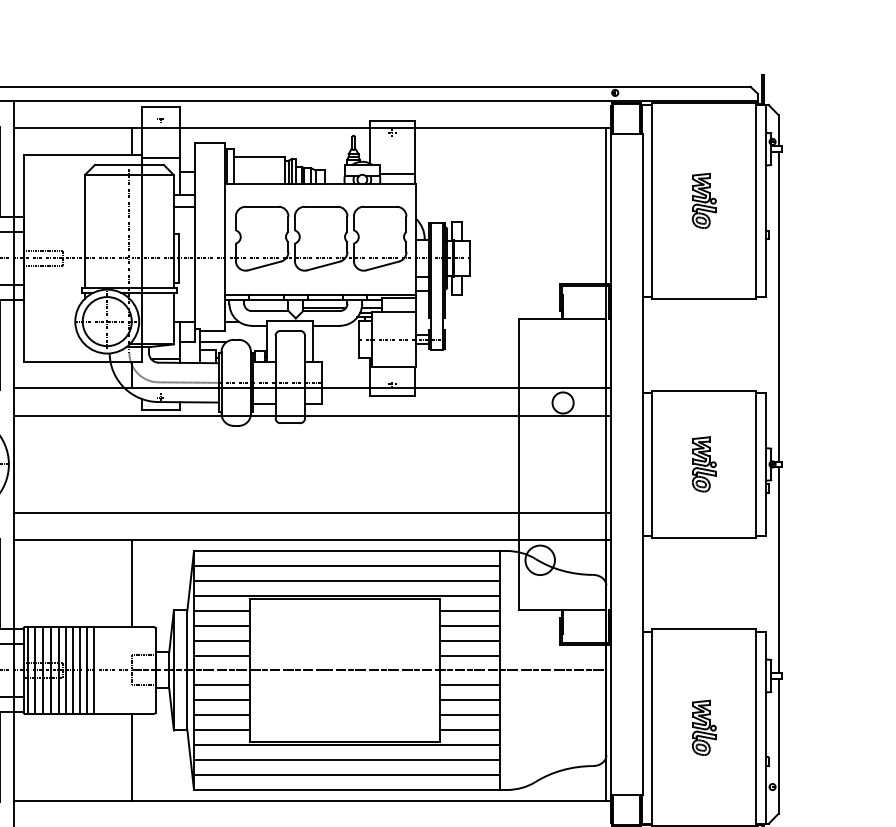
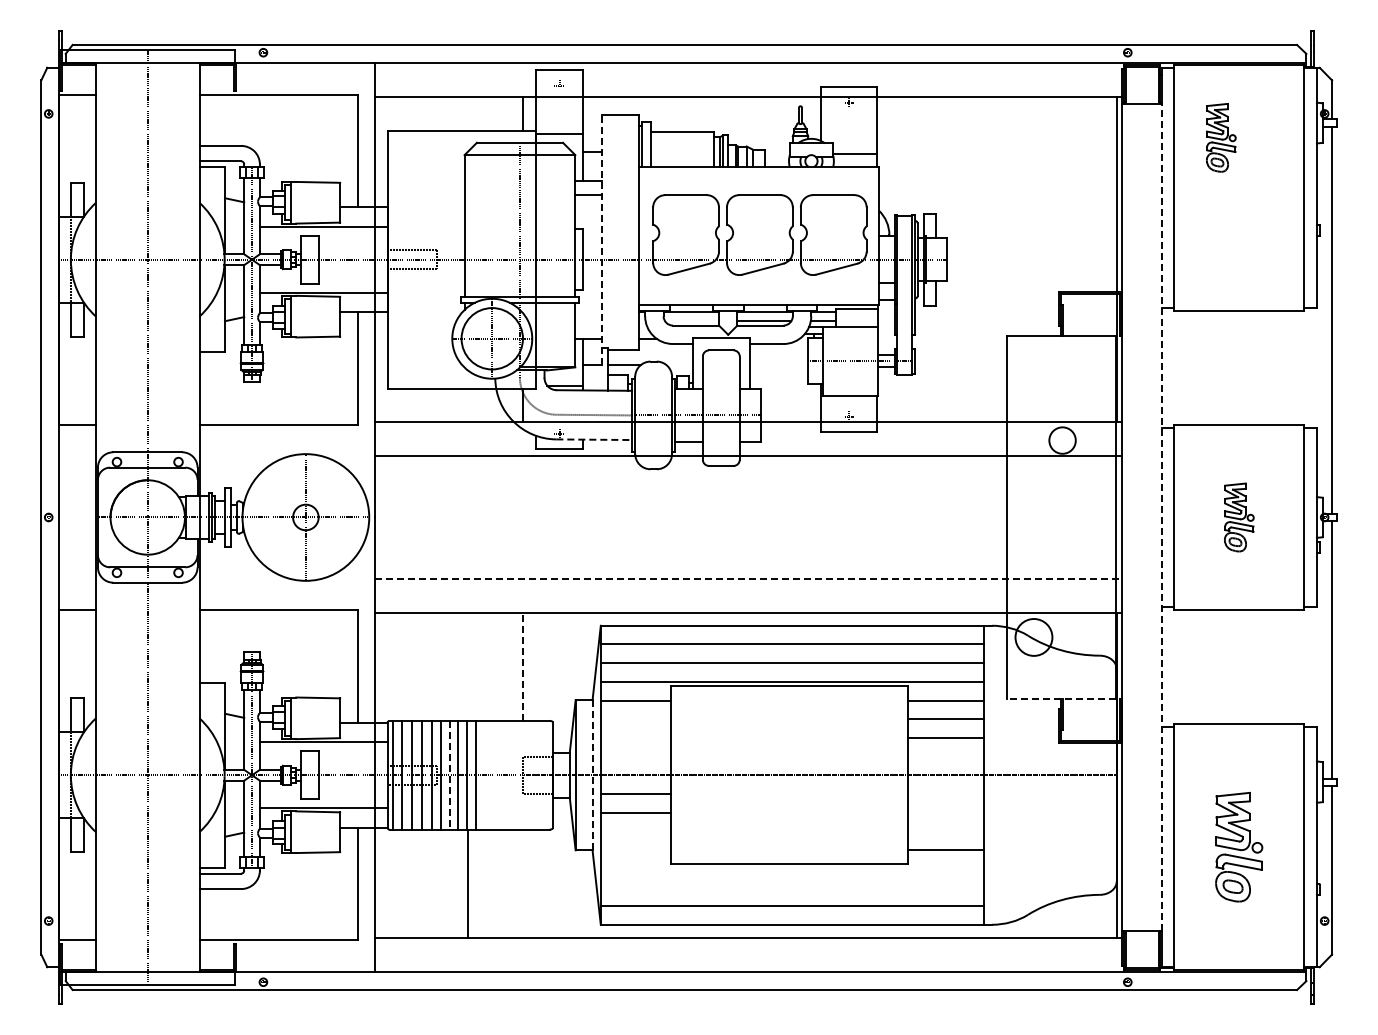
part: (704, 200) -> (1221, 137), moved
line: (195, 242) -> (602, 239), solid -> dashed
line: (188, 402) -> (594, 439), solid -> dashed
line: (642, 464) -> (1162, 517), solid -> dashed
line: (312, 513) -> (749, 578), solid -> dashed
line: (132, 583) -> (523, 666), solid -> dashed
line: (562, 609) -> (1061, 698), solid -> dashed
line: (221, 625) -> (635, 719), removed
line: (221, 640) -> (635, 737), removed
line: (221, 655) -> (635, 756), removed
line: (469, 655) -> (945, 756), removed
line: (73, 670) -> (449, 775), solid -> dashed
line: (187, 670) -> (592, 775), solid -> dashed
line: (469, 685) -> (945, 793), removed
line: (469, 700) -> (945, 812), removed
line: (221, 715) -> (635, 831), removed
line: (469, 715) -> (945, 831), removed
part: (704, 727) -> (1239, 846), size x1.6
line: (221, 730) -> (635, 850), removed
line: (346, 745) -> (791, 868), removed
line: (132, 756) -> (468, 883), moved
line: (346, 760) -> (791, 887), removed

